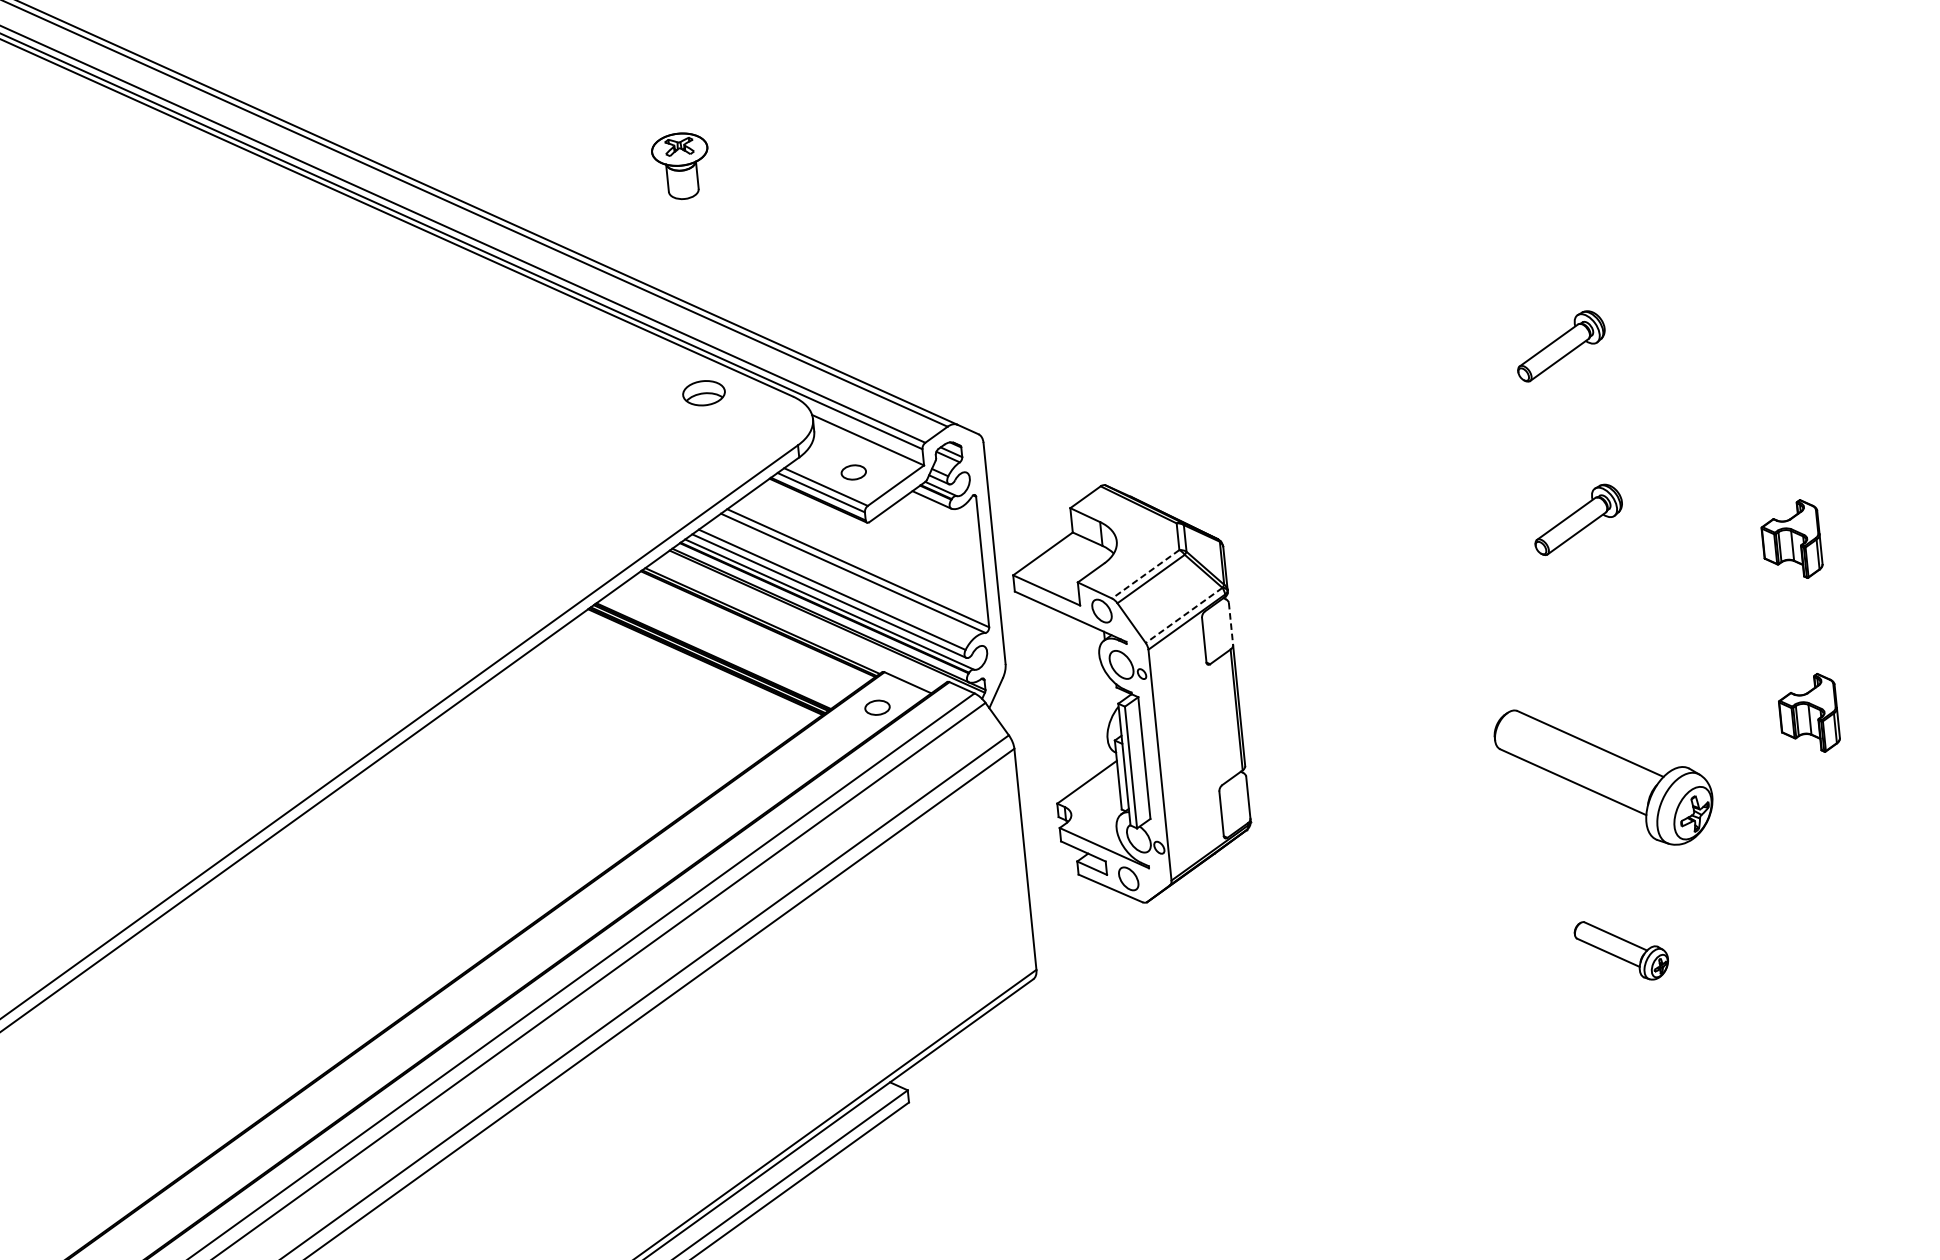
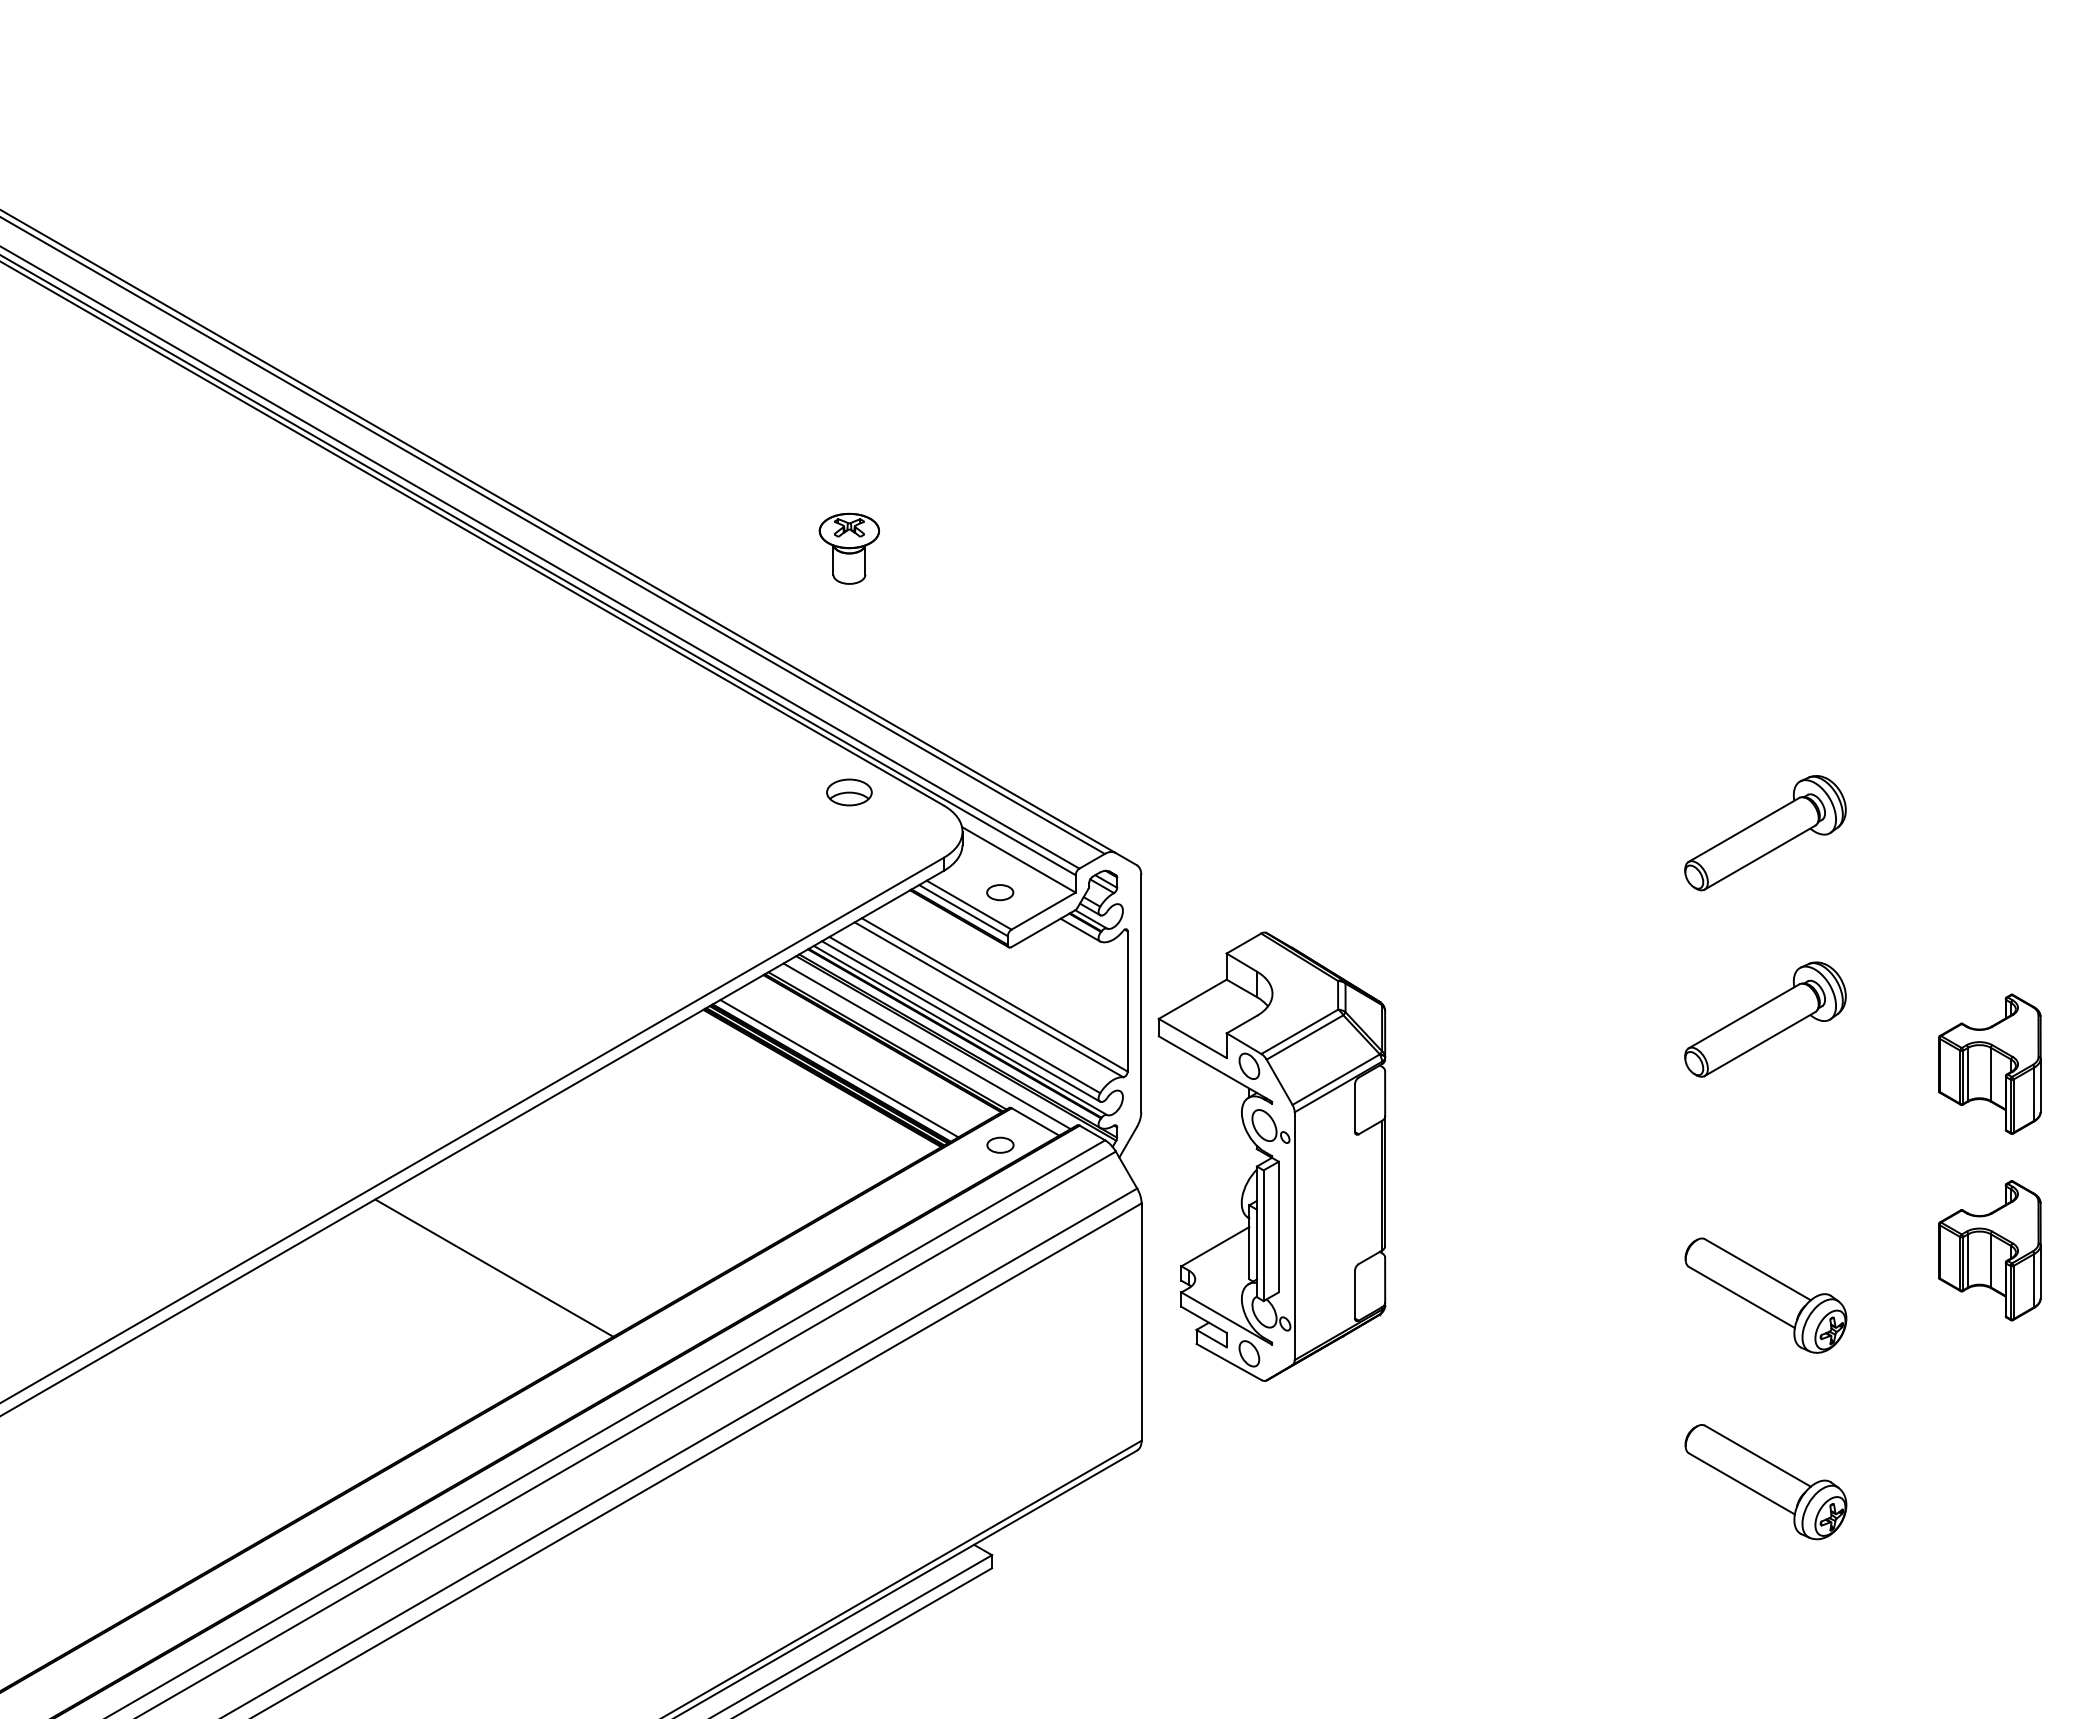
part: (1561, 346) -> (1765, 833), size x1.67
part: (1578, 519) -> (1765, 1019), size x1.67
part: (1791, 539) -> (1989, 1063), size x1.67
line: (1145, 574) -> (1299, 1032), dashed -> solid
line: (1183, 615) -> (1335, 1079), dashed -> solid
line: (799, 622) -> (926, 1046), added
line: (1231, 623) -> (1385, 1093), dashed -> solid
line: (720, 651) -> (839, 1068), added
part: (1808, 713) -> (1989, 1250), size x1.67
part: (1604, 776) -> (1765, 1295), size x0.71
line: (417, 868) -> (494, 1267), added
part: (1621, 950) -> (1765, 1482), size x1.67

